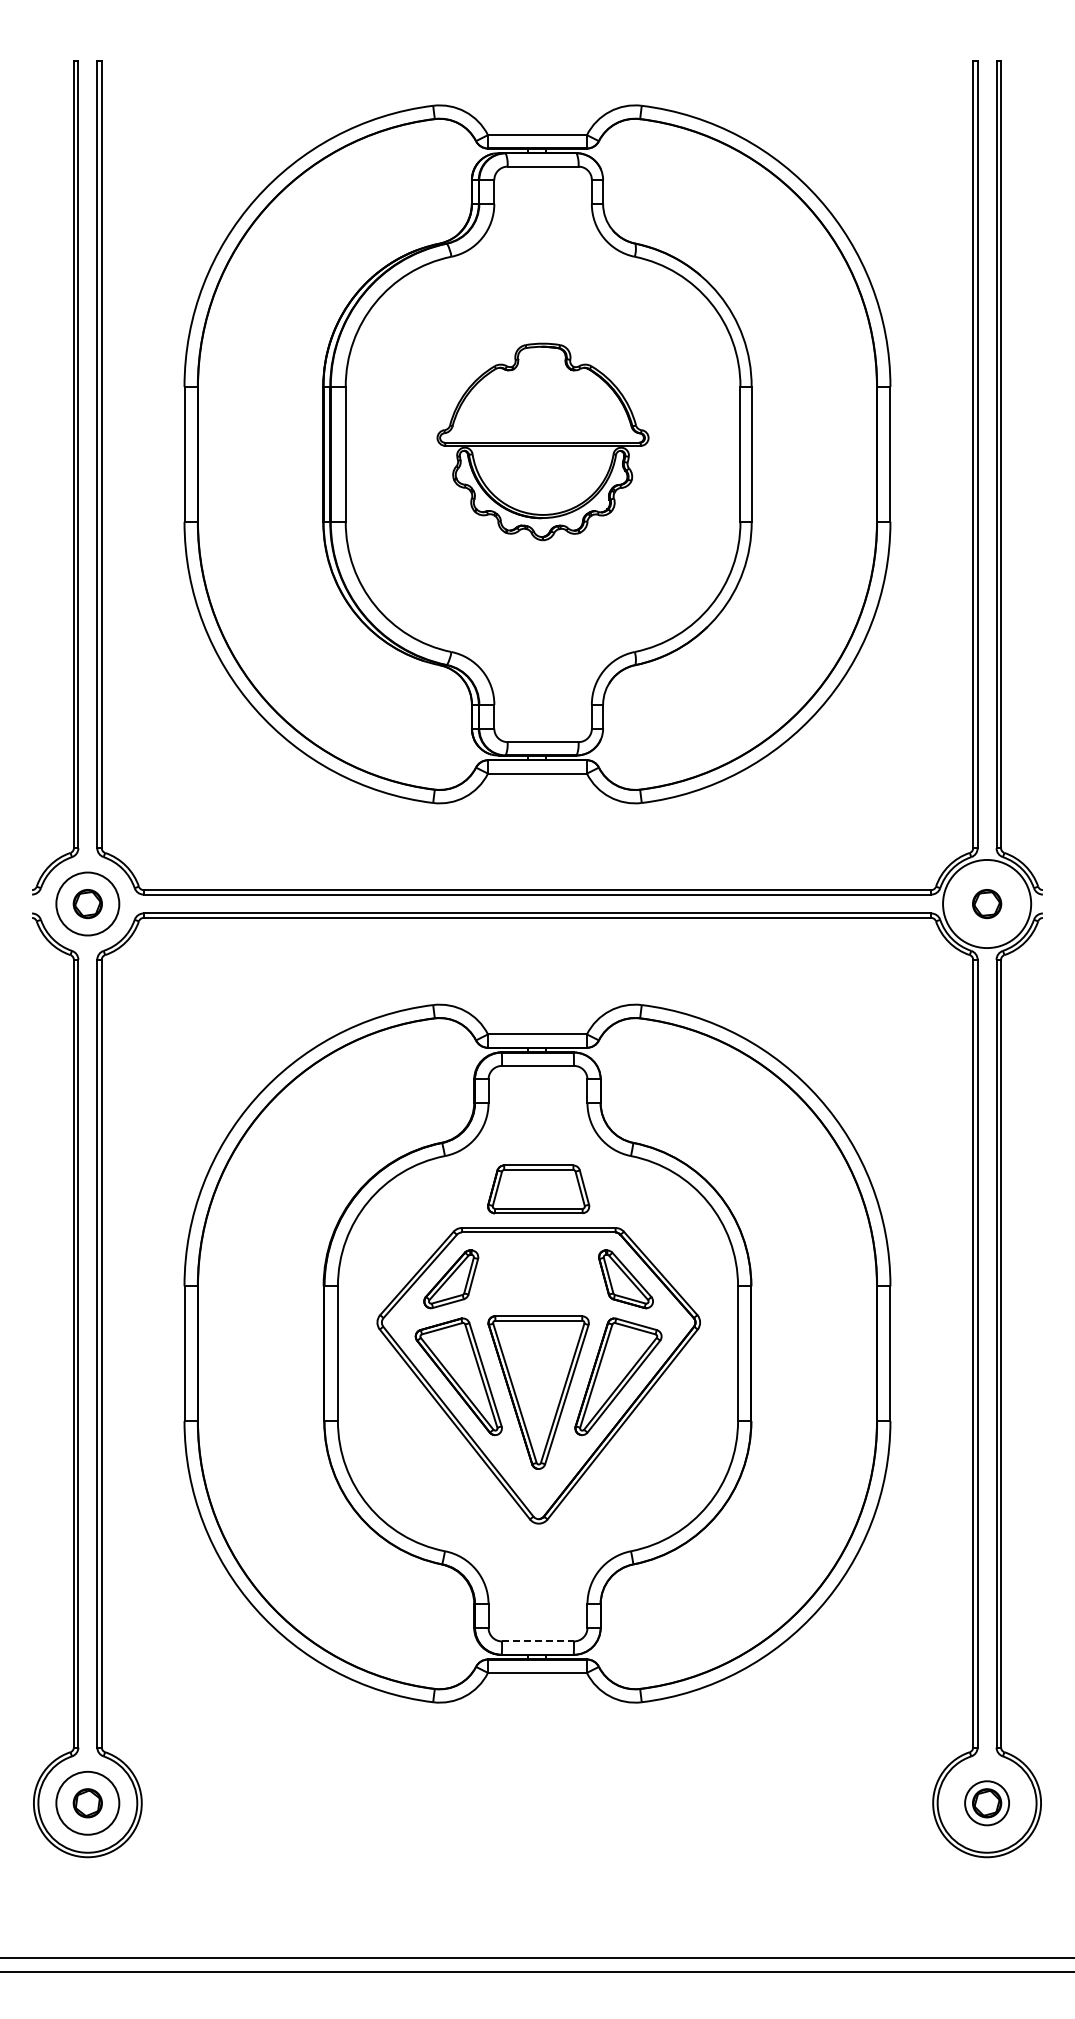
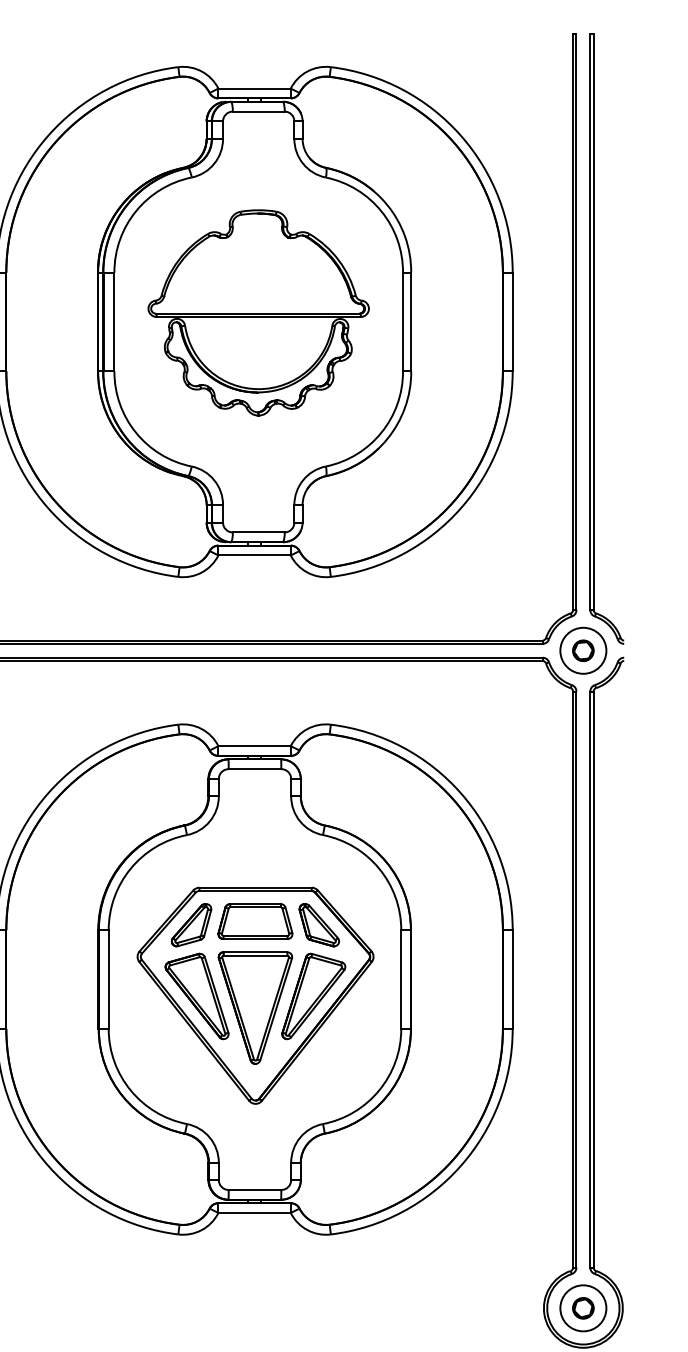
part: (542, 441) -> (258, 312), size x1.43
circle: (986, 903) -> (582, 650), size x0.71
part: (538, 1189) -> (255, 921), moved
line: (538, 1641) -> (255, 1190), dashed -> solid
circle: (986, 1802) -> (582, 1307), size x1.43

